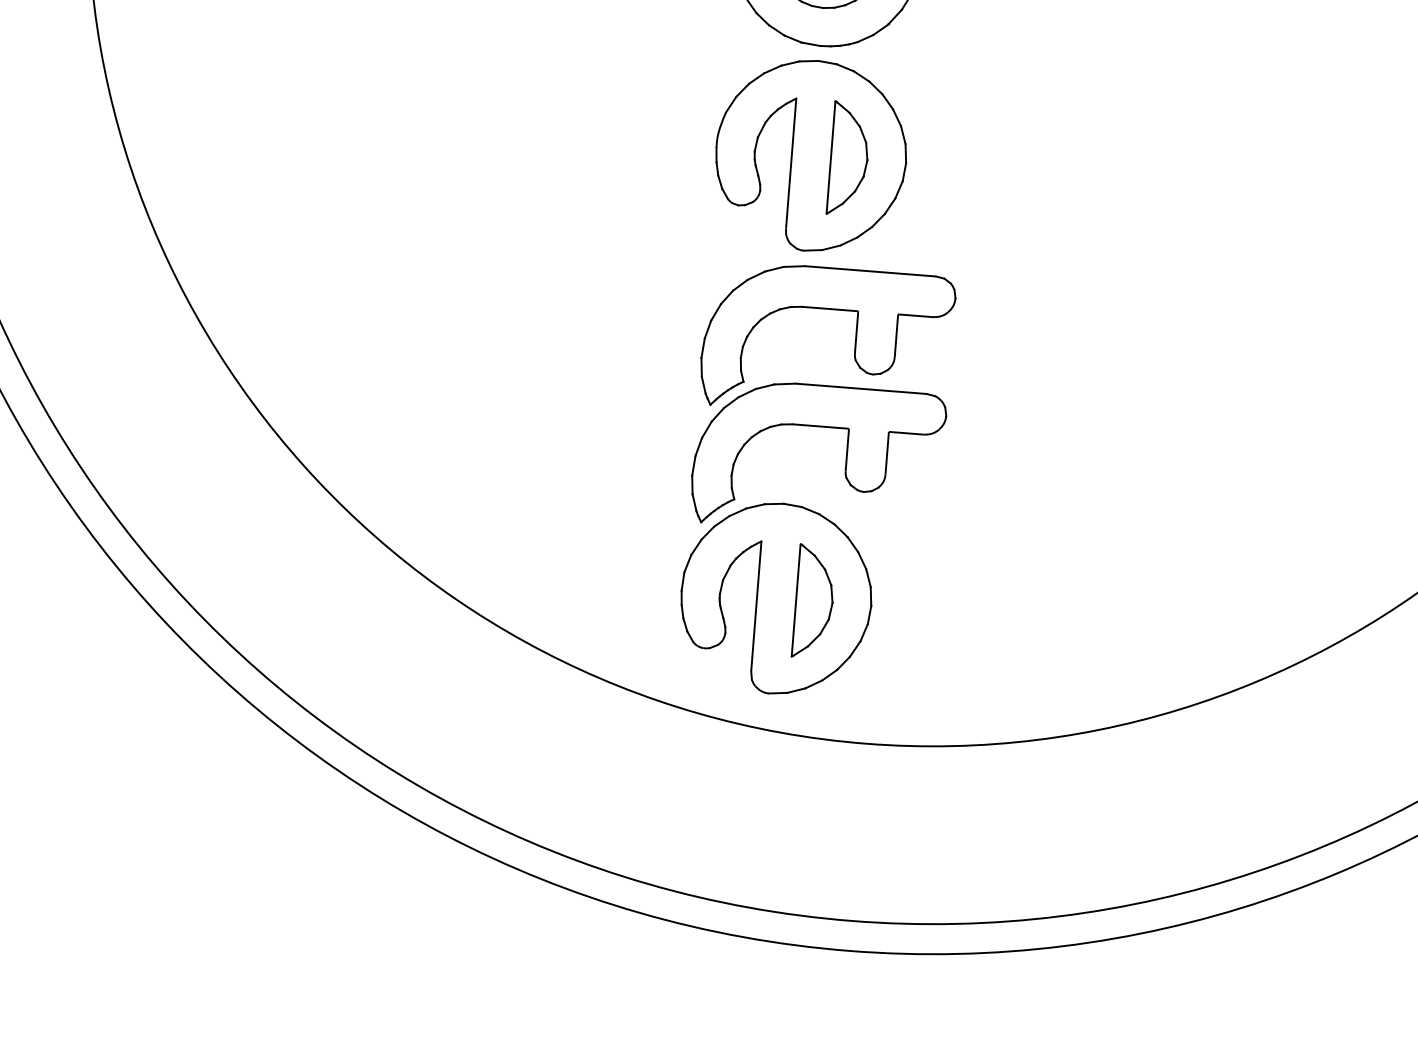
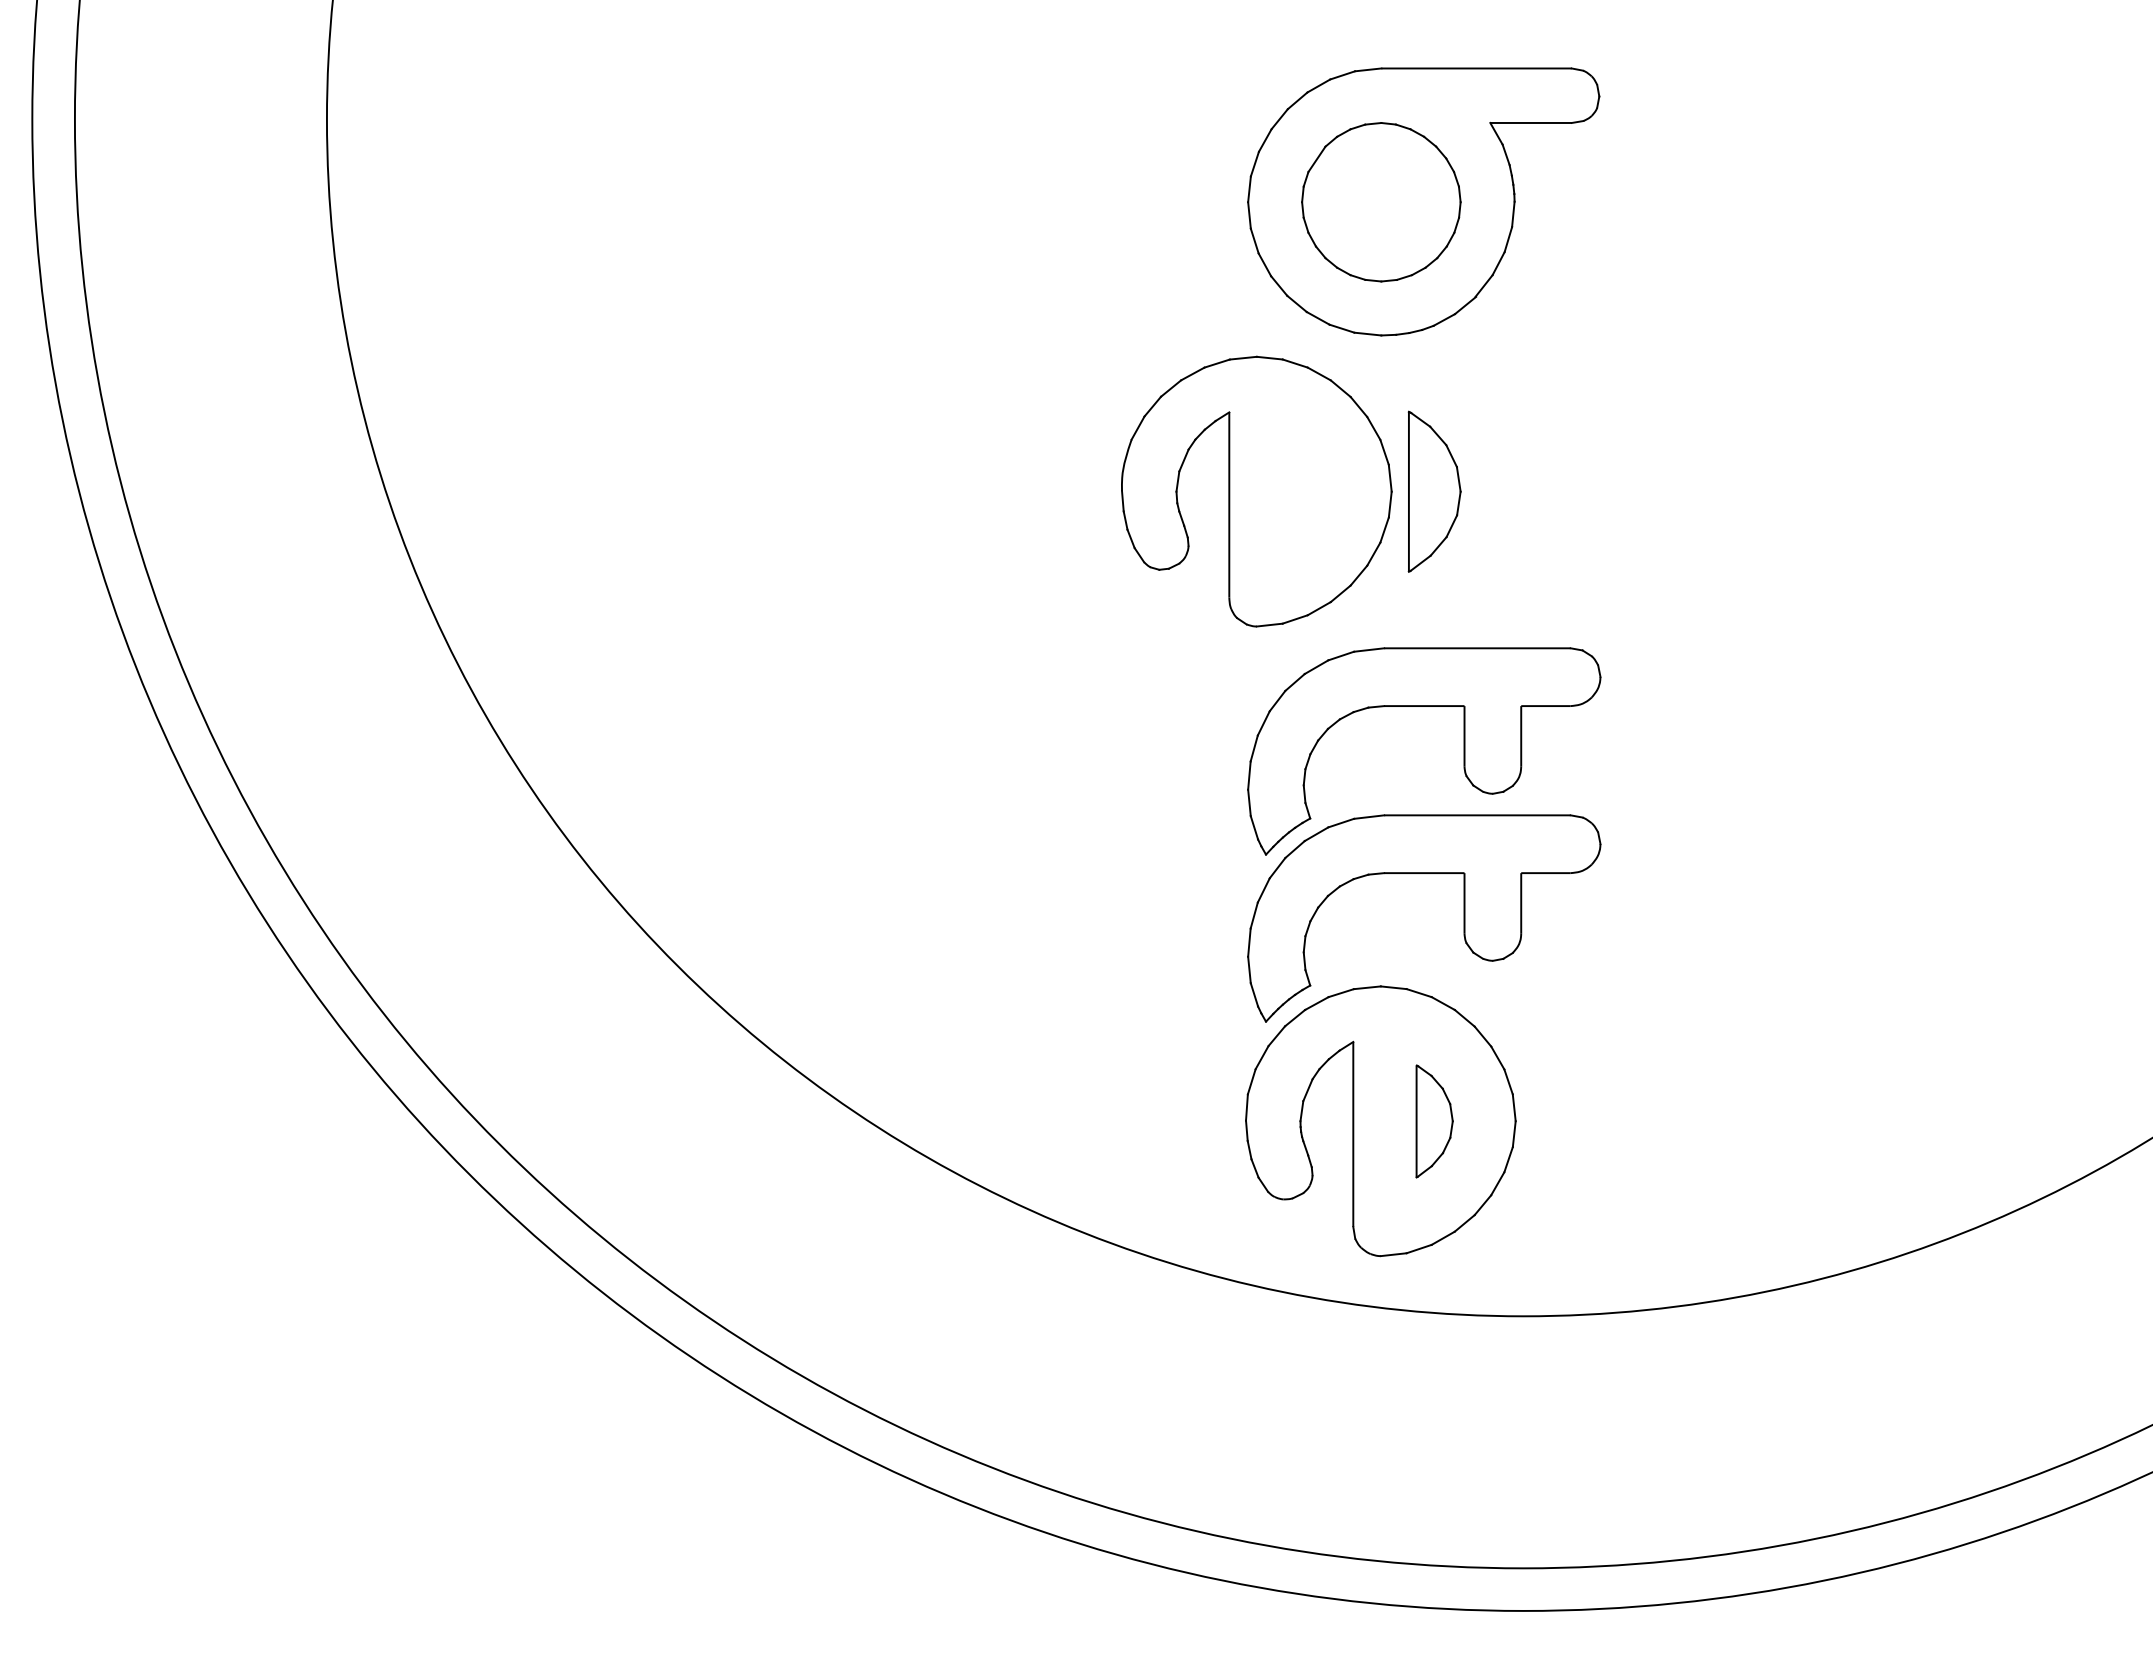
part: (811, 155) -> (1256, 491), moved
part: (814, 601) -> (1434, 1121), size x0.7

